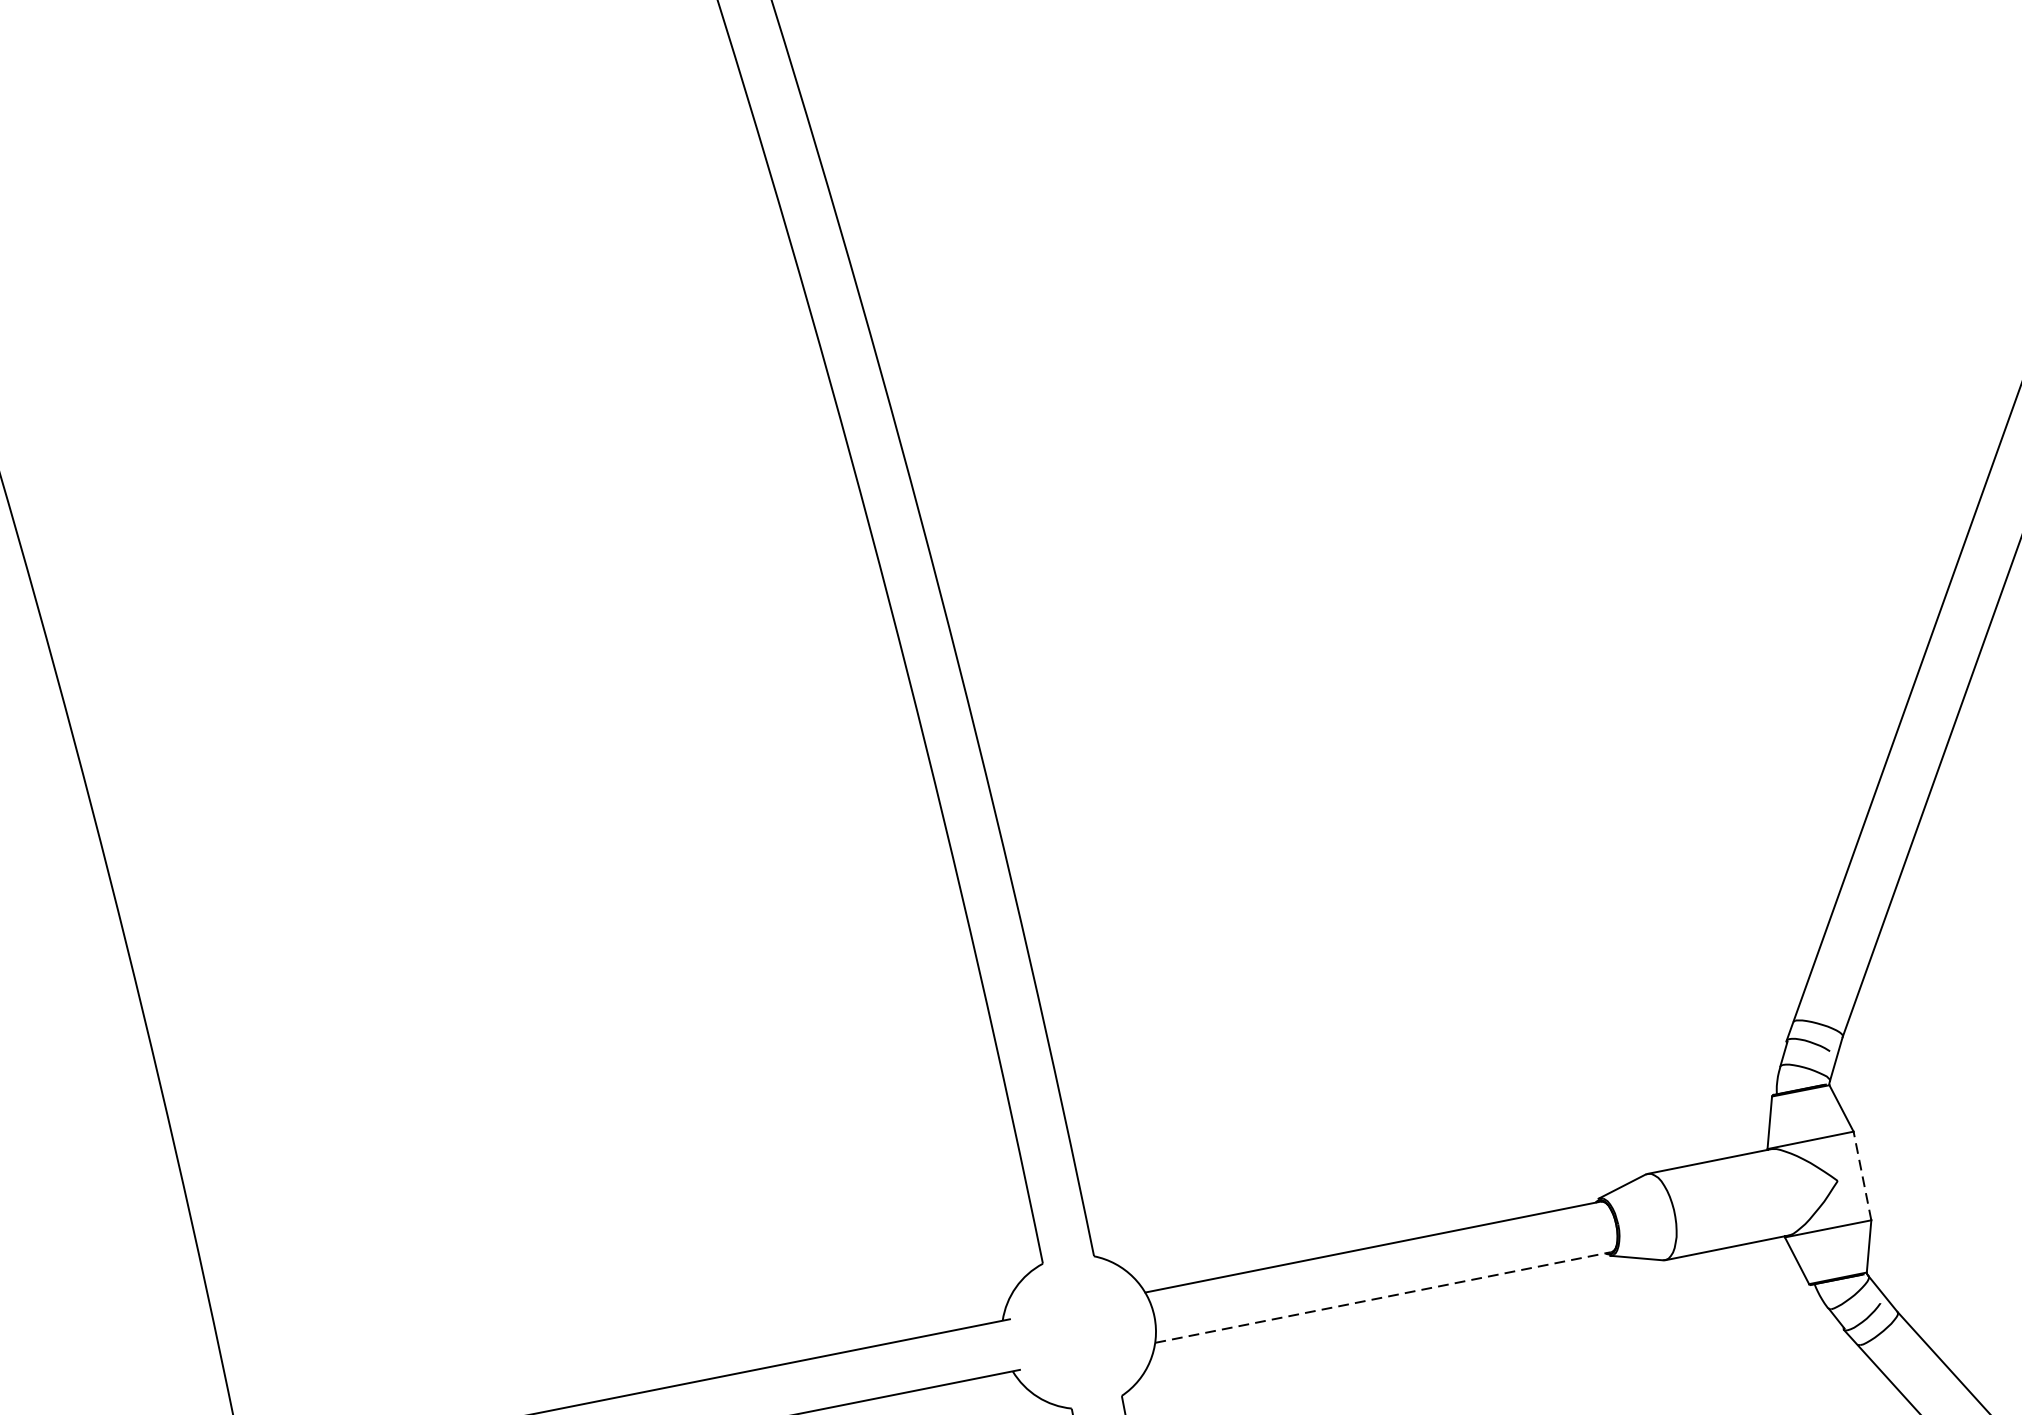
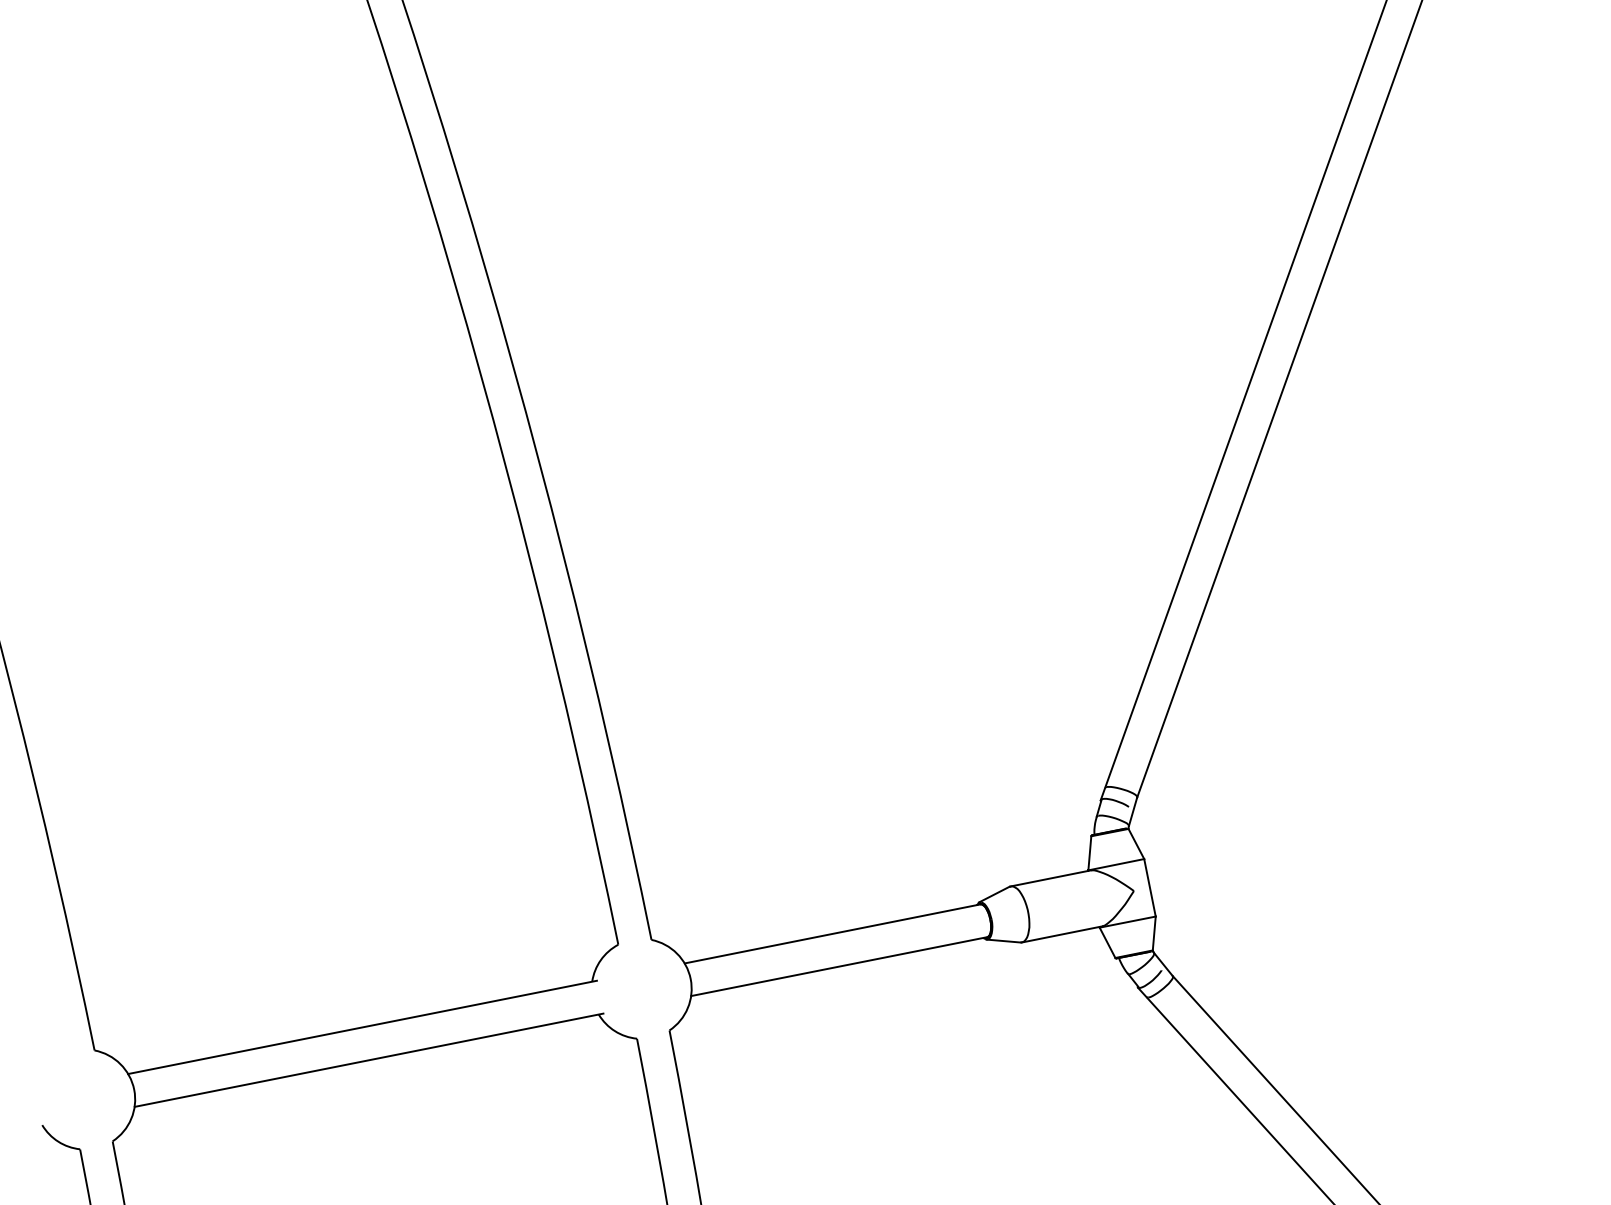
line: (1861, 1175) -> (1149, 887), dashed -> solid
line: (1383, 1297) -> (839, 966), dashed -> solid

